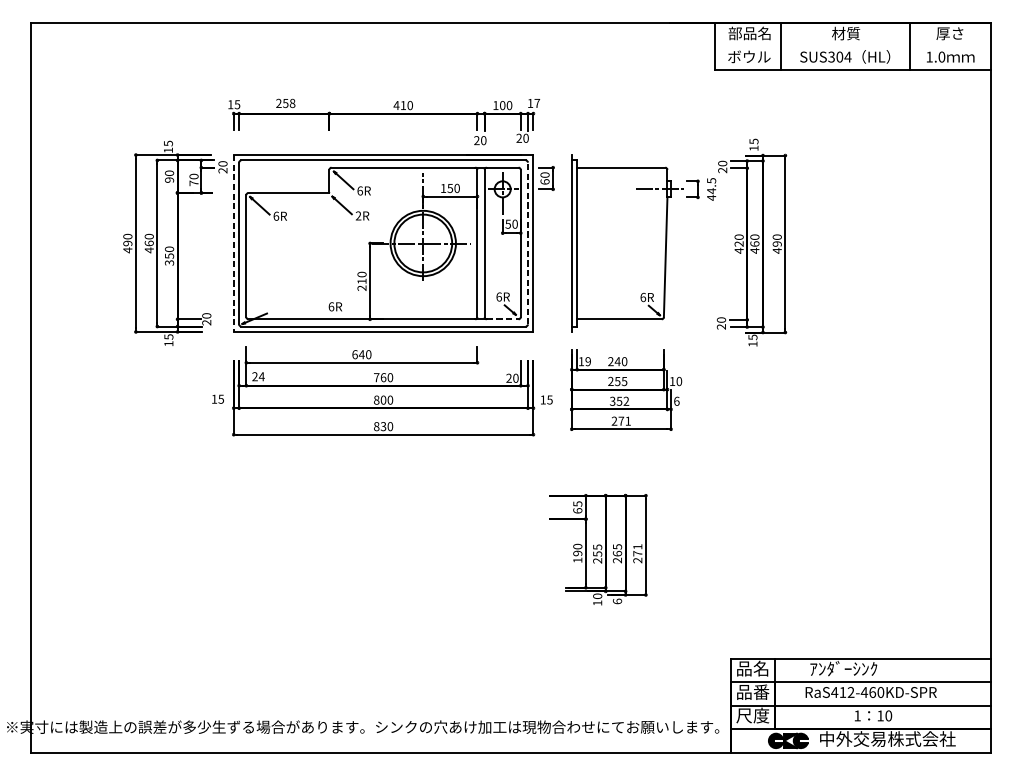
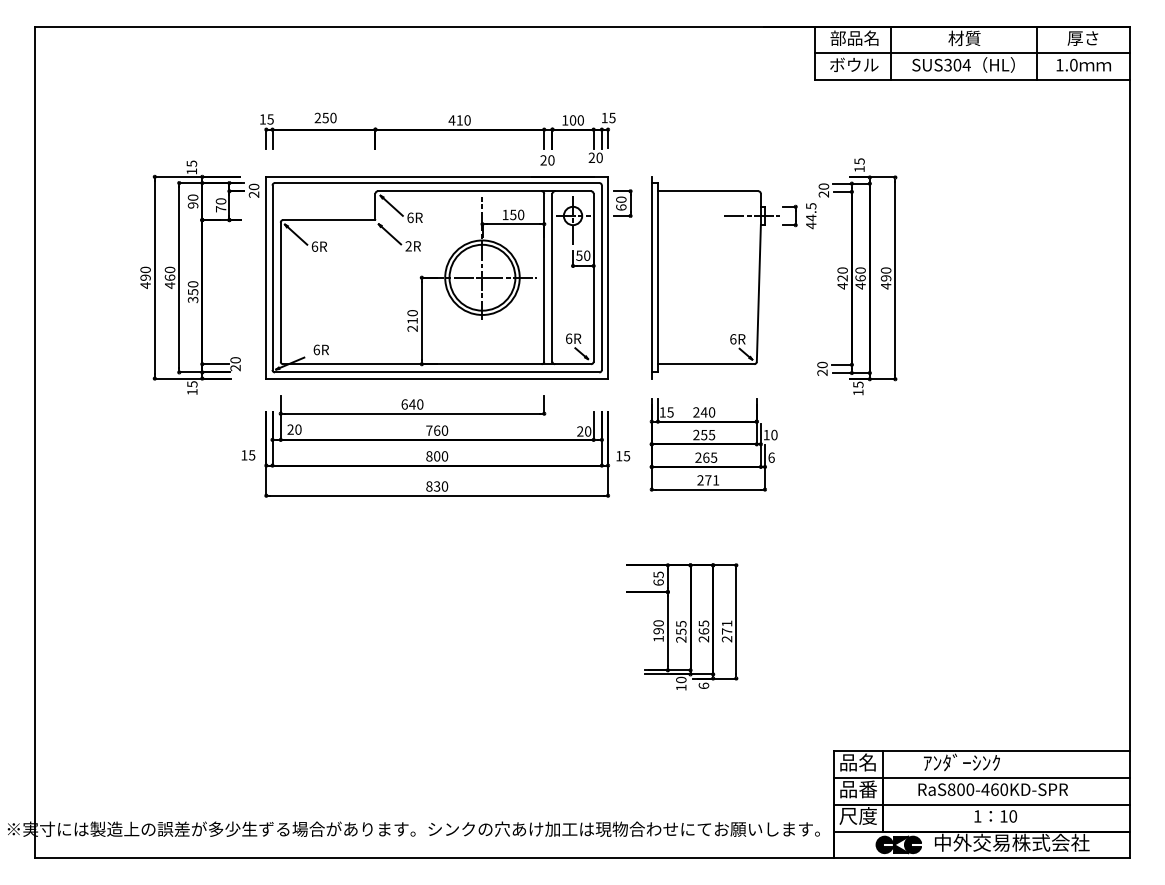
line: (853, 46) -> (972, 53), added
text: (292, 102) -> (333, 117), 258 -> 250
text: (537, 103) -> (612, 118), 17 -> 15
line: (233, 243) -> (266, 277), dashed -> solid
line: (527, 243) -> (601, 277), dashed -> solid
text: (334, 306) -> (320, 349), moved
line: (503, 319) -> (573, 364), dashed -> solid
text: (588, 361) -> (670, 412), 19 -> 15
text: (261, 376) -> (297, 429), 24 -> 20
text: (619, 401) -> (706, 457), 352 -> 265
text: (842, 692) -> (960, 789), RaS412-460KD-SPR -> RaS800-460KD-SPR

